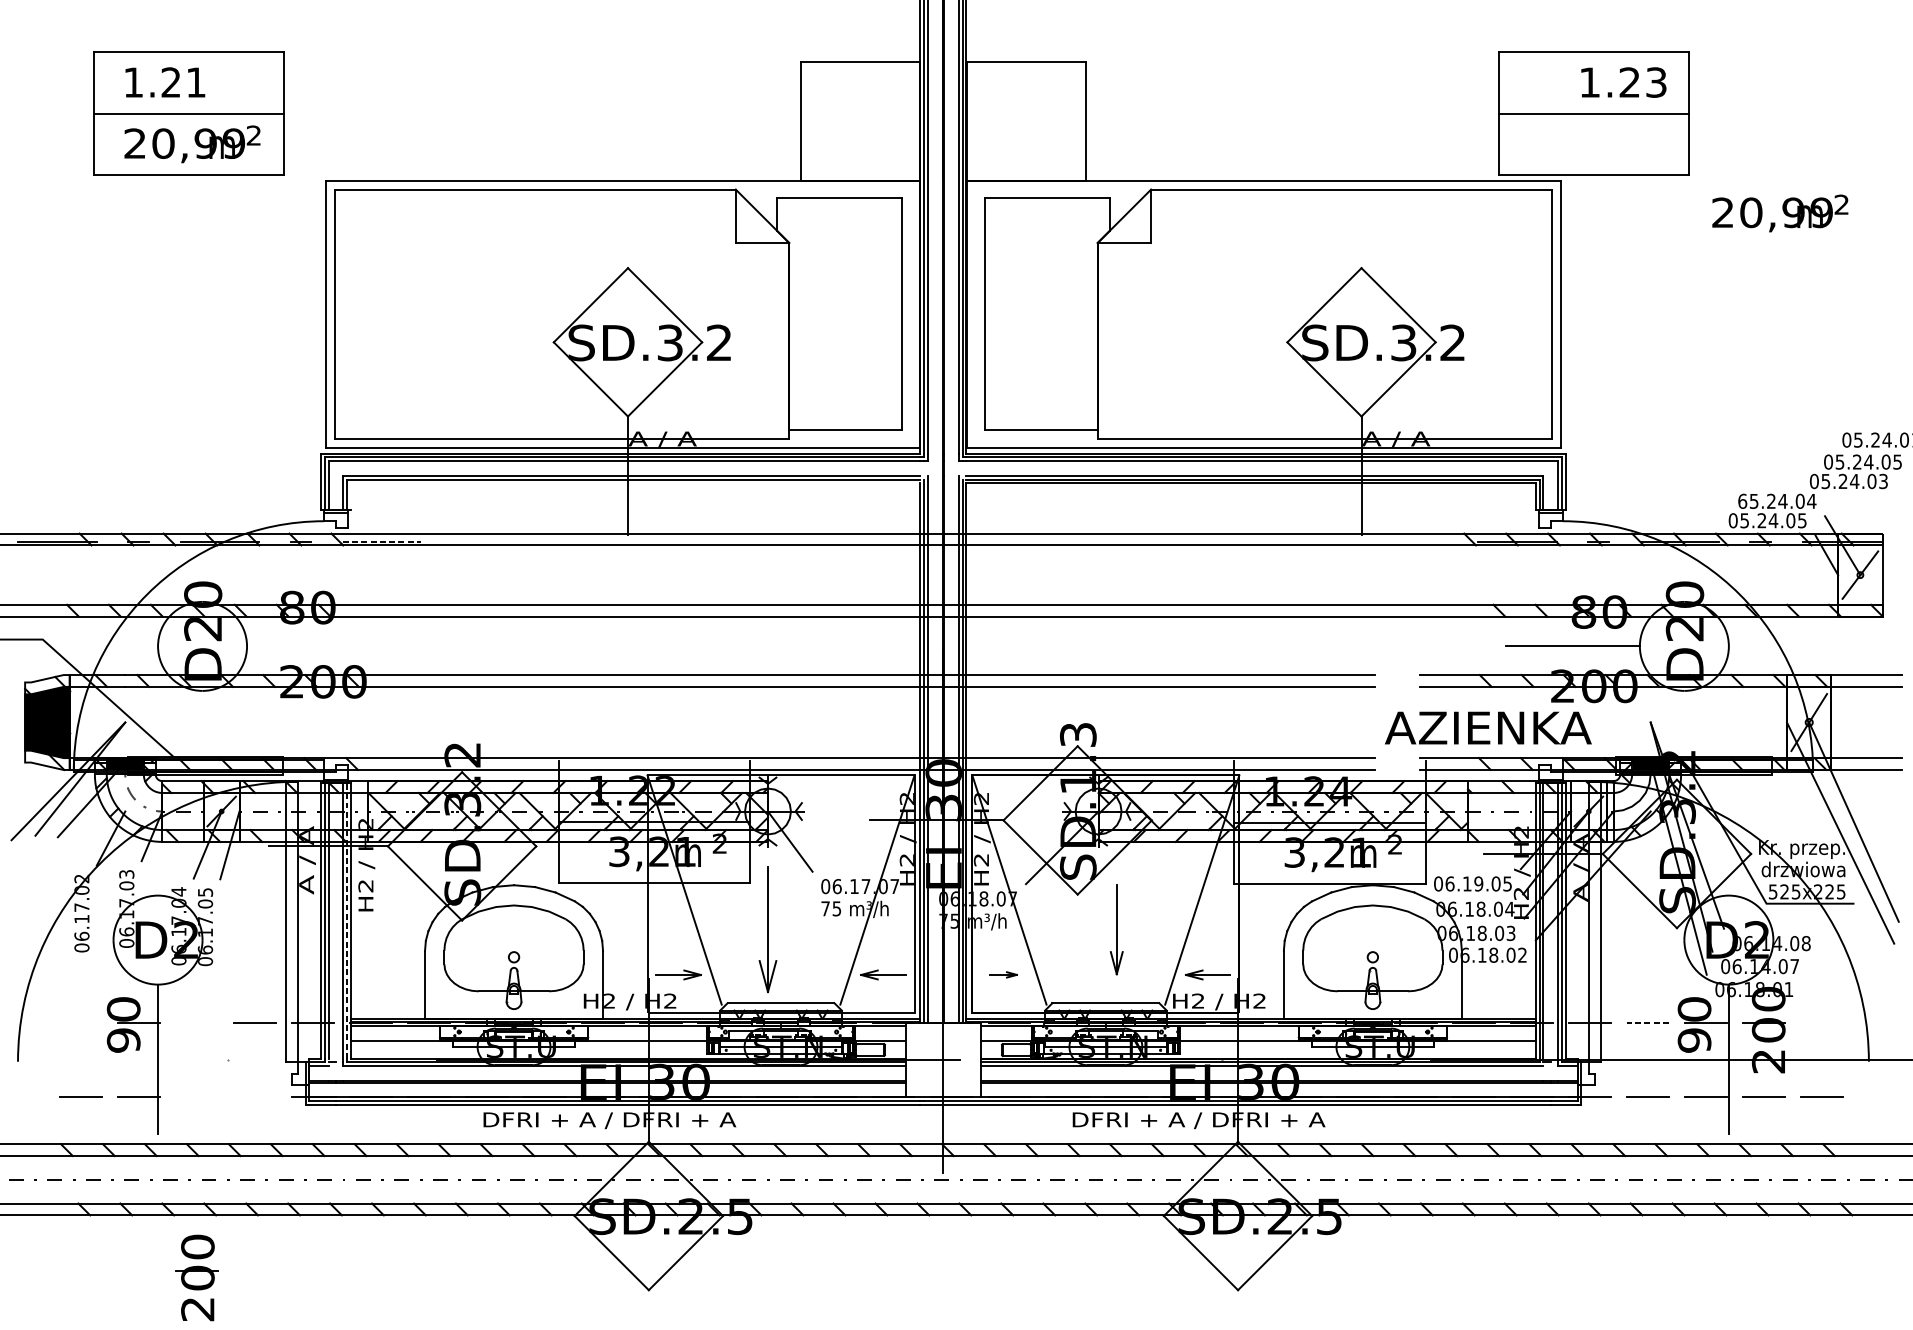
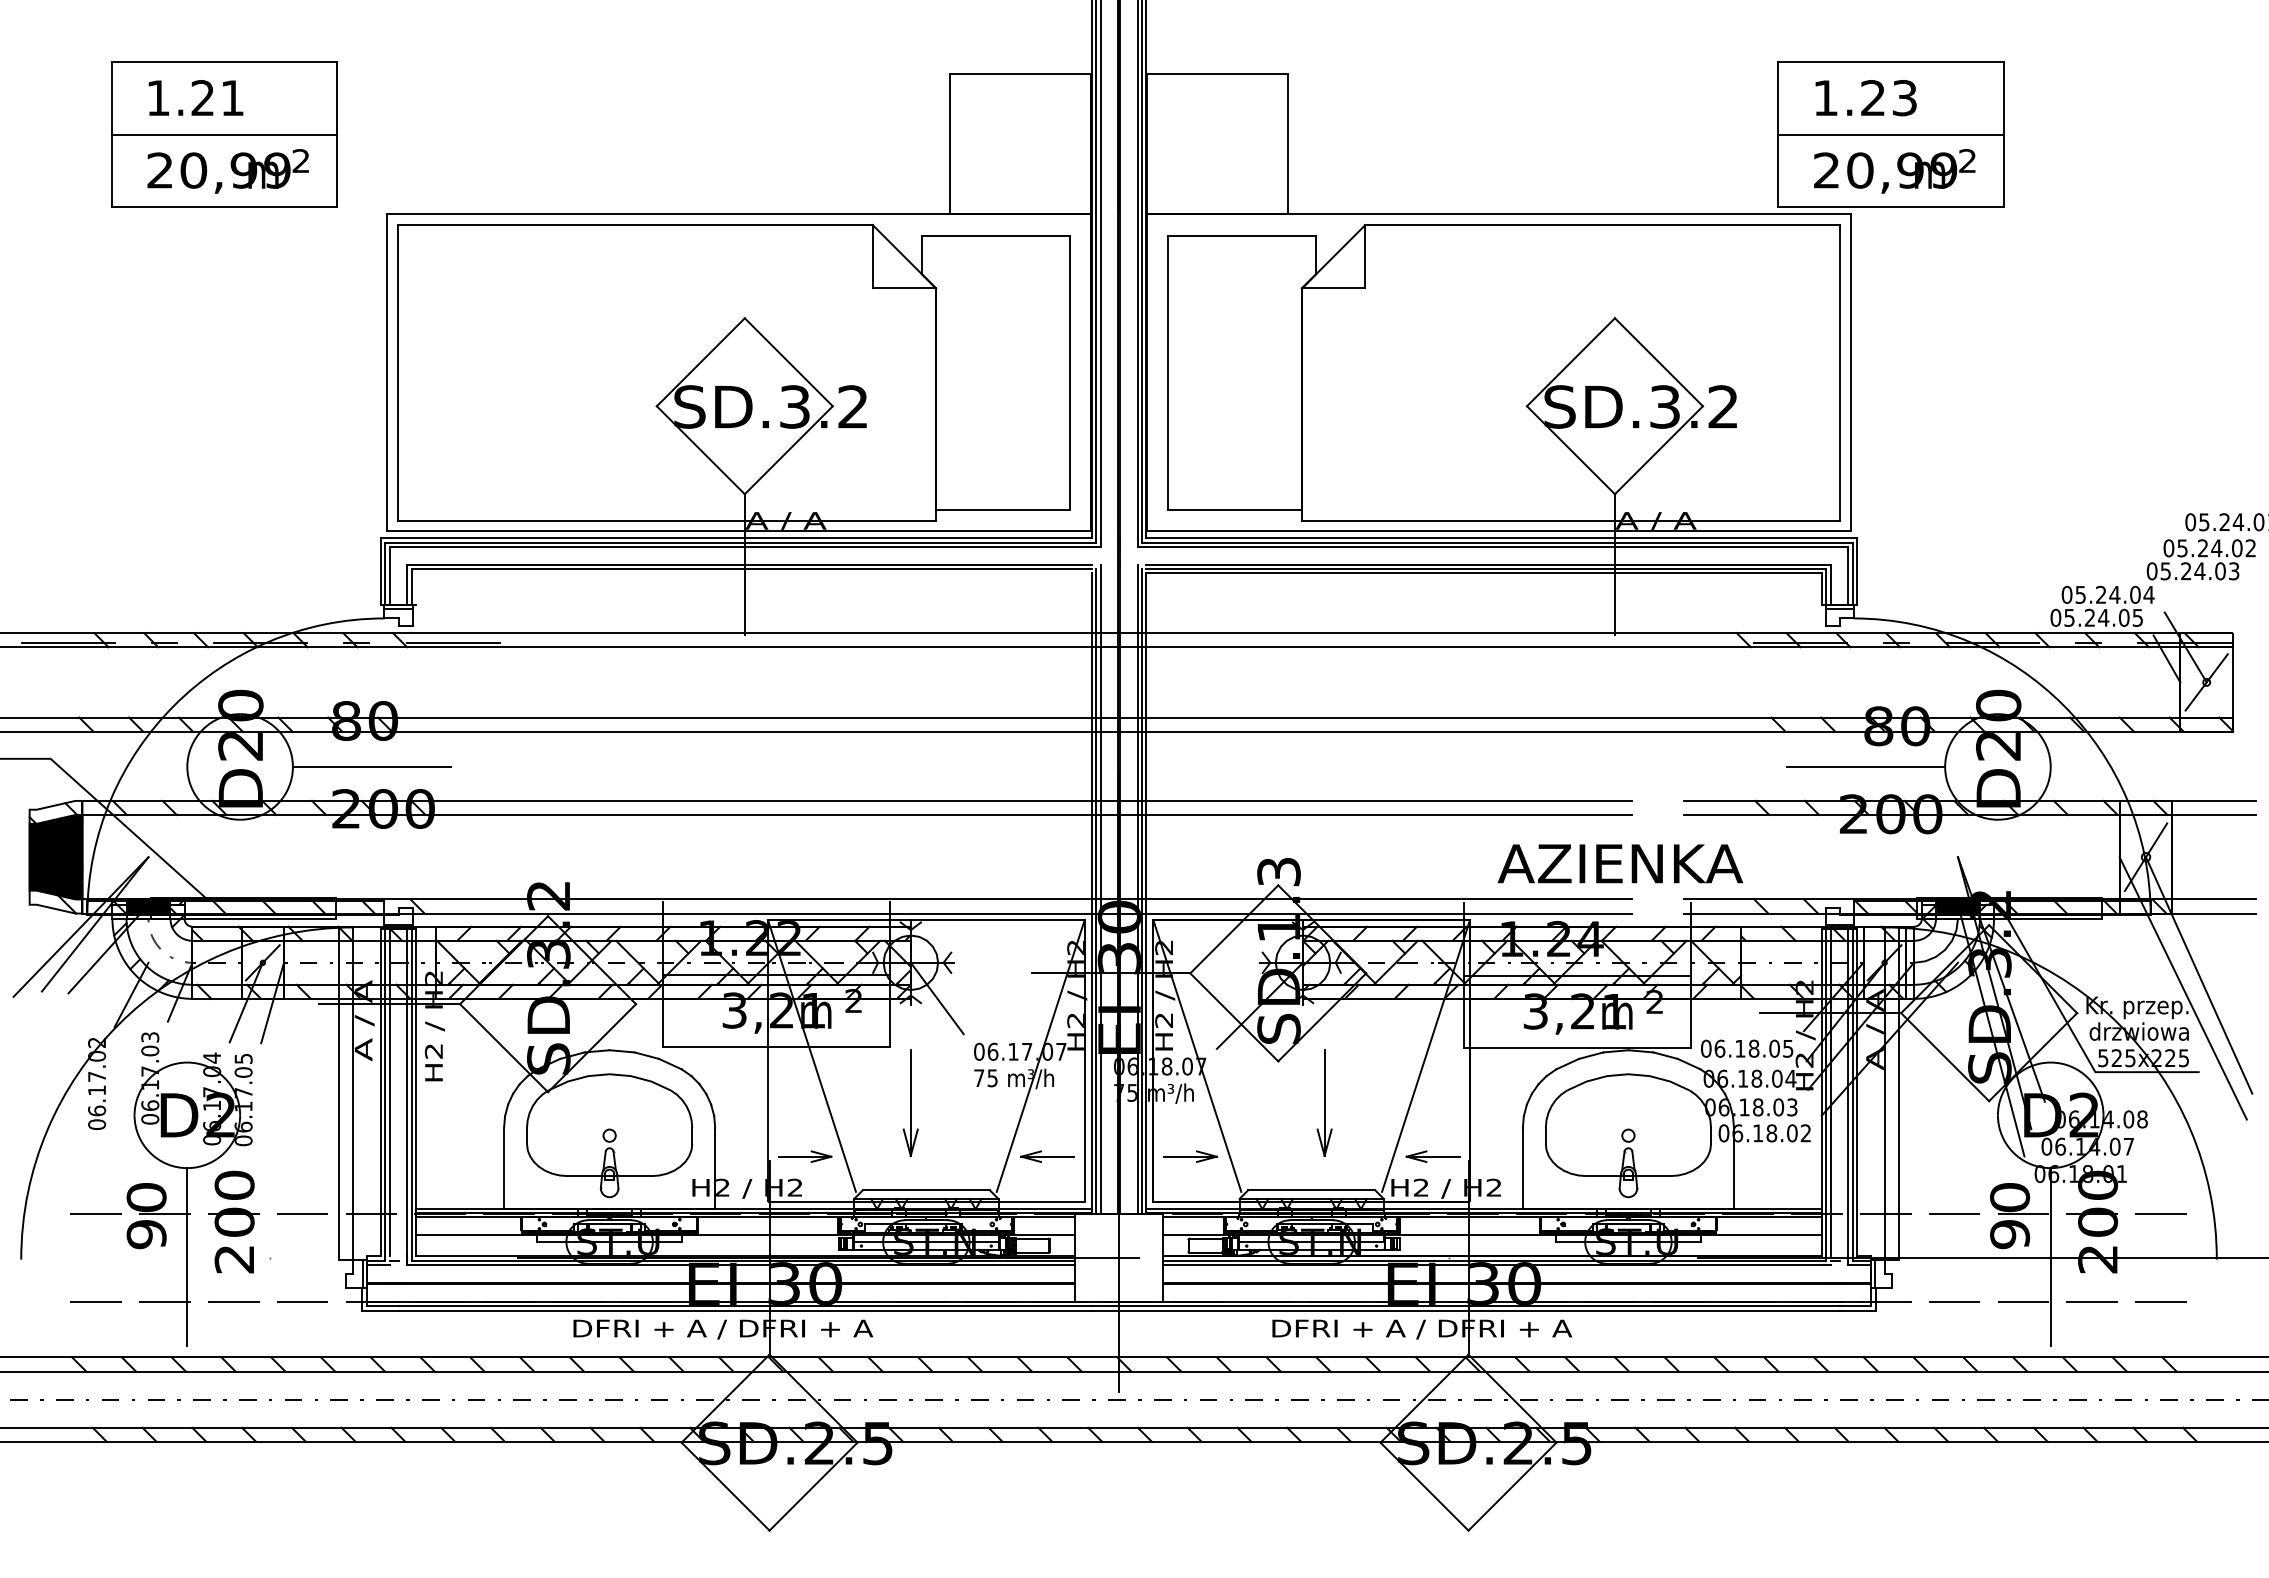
text: (1623, 82) -> (1865, 98), moved
text: (1780, 213) -> (1894, 171), moved
text: (1897, 462) -> (2250, 548), 05.24.05 -> 05.24.02
text: (1742, 501) -> (2066, 594), 65.24.04 -> 05.24.04
line: (382, 541) -> (453, 642), dashed -> solid
line: (313, 646) -> (371, 766), added
text: (1487, 727) -> (1619, 863), moved
text: (1478, 883) -> (1753, 1048), 06.19.05 -> 06.18.05
line: (347, 920) -> (411, 1092), dashed -> solid
part: (767, 929) -> (910, 1102), size x0.71
part: (1003, 974) -> (1190, 1156), size x1.67
line: (80, 1022) -> (95, 1213), added
line: (1647, 1022) -> (1954, 1213), dashed -> solid
line: (1821, 1022) -> (2160, 1213), added
line: (196, 1097) -> (233, 1301), added
line: (255, 1097) -> (302, 1301), added
part: (196, 1277) -> (233, 1221), moved

